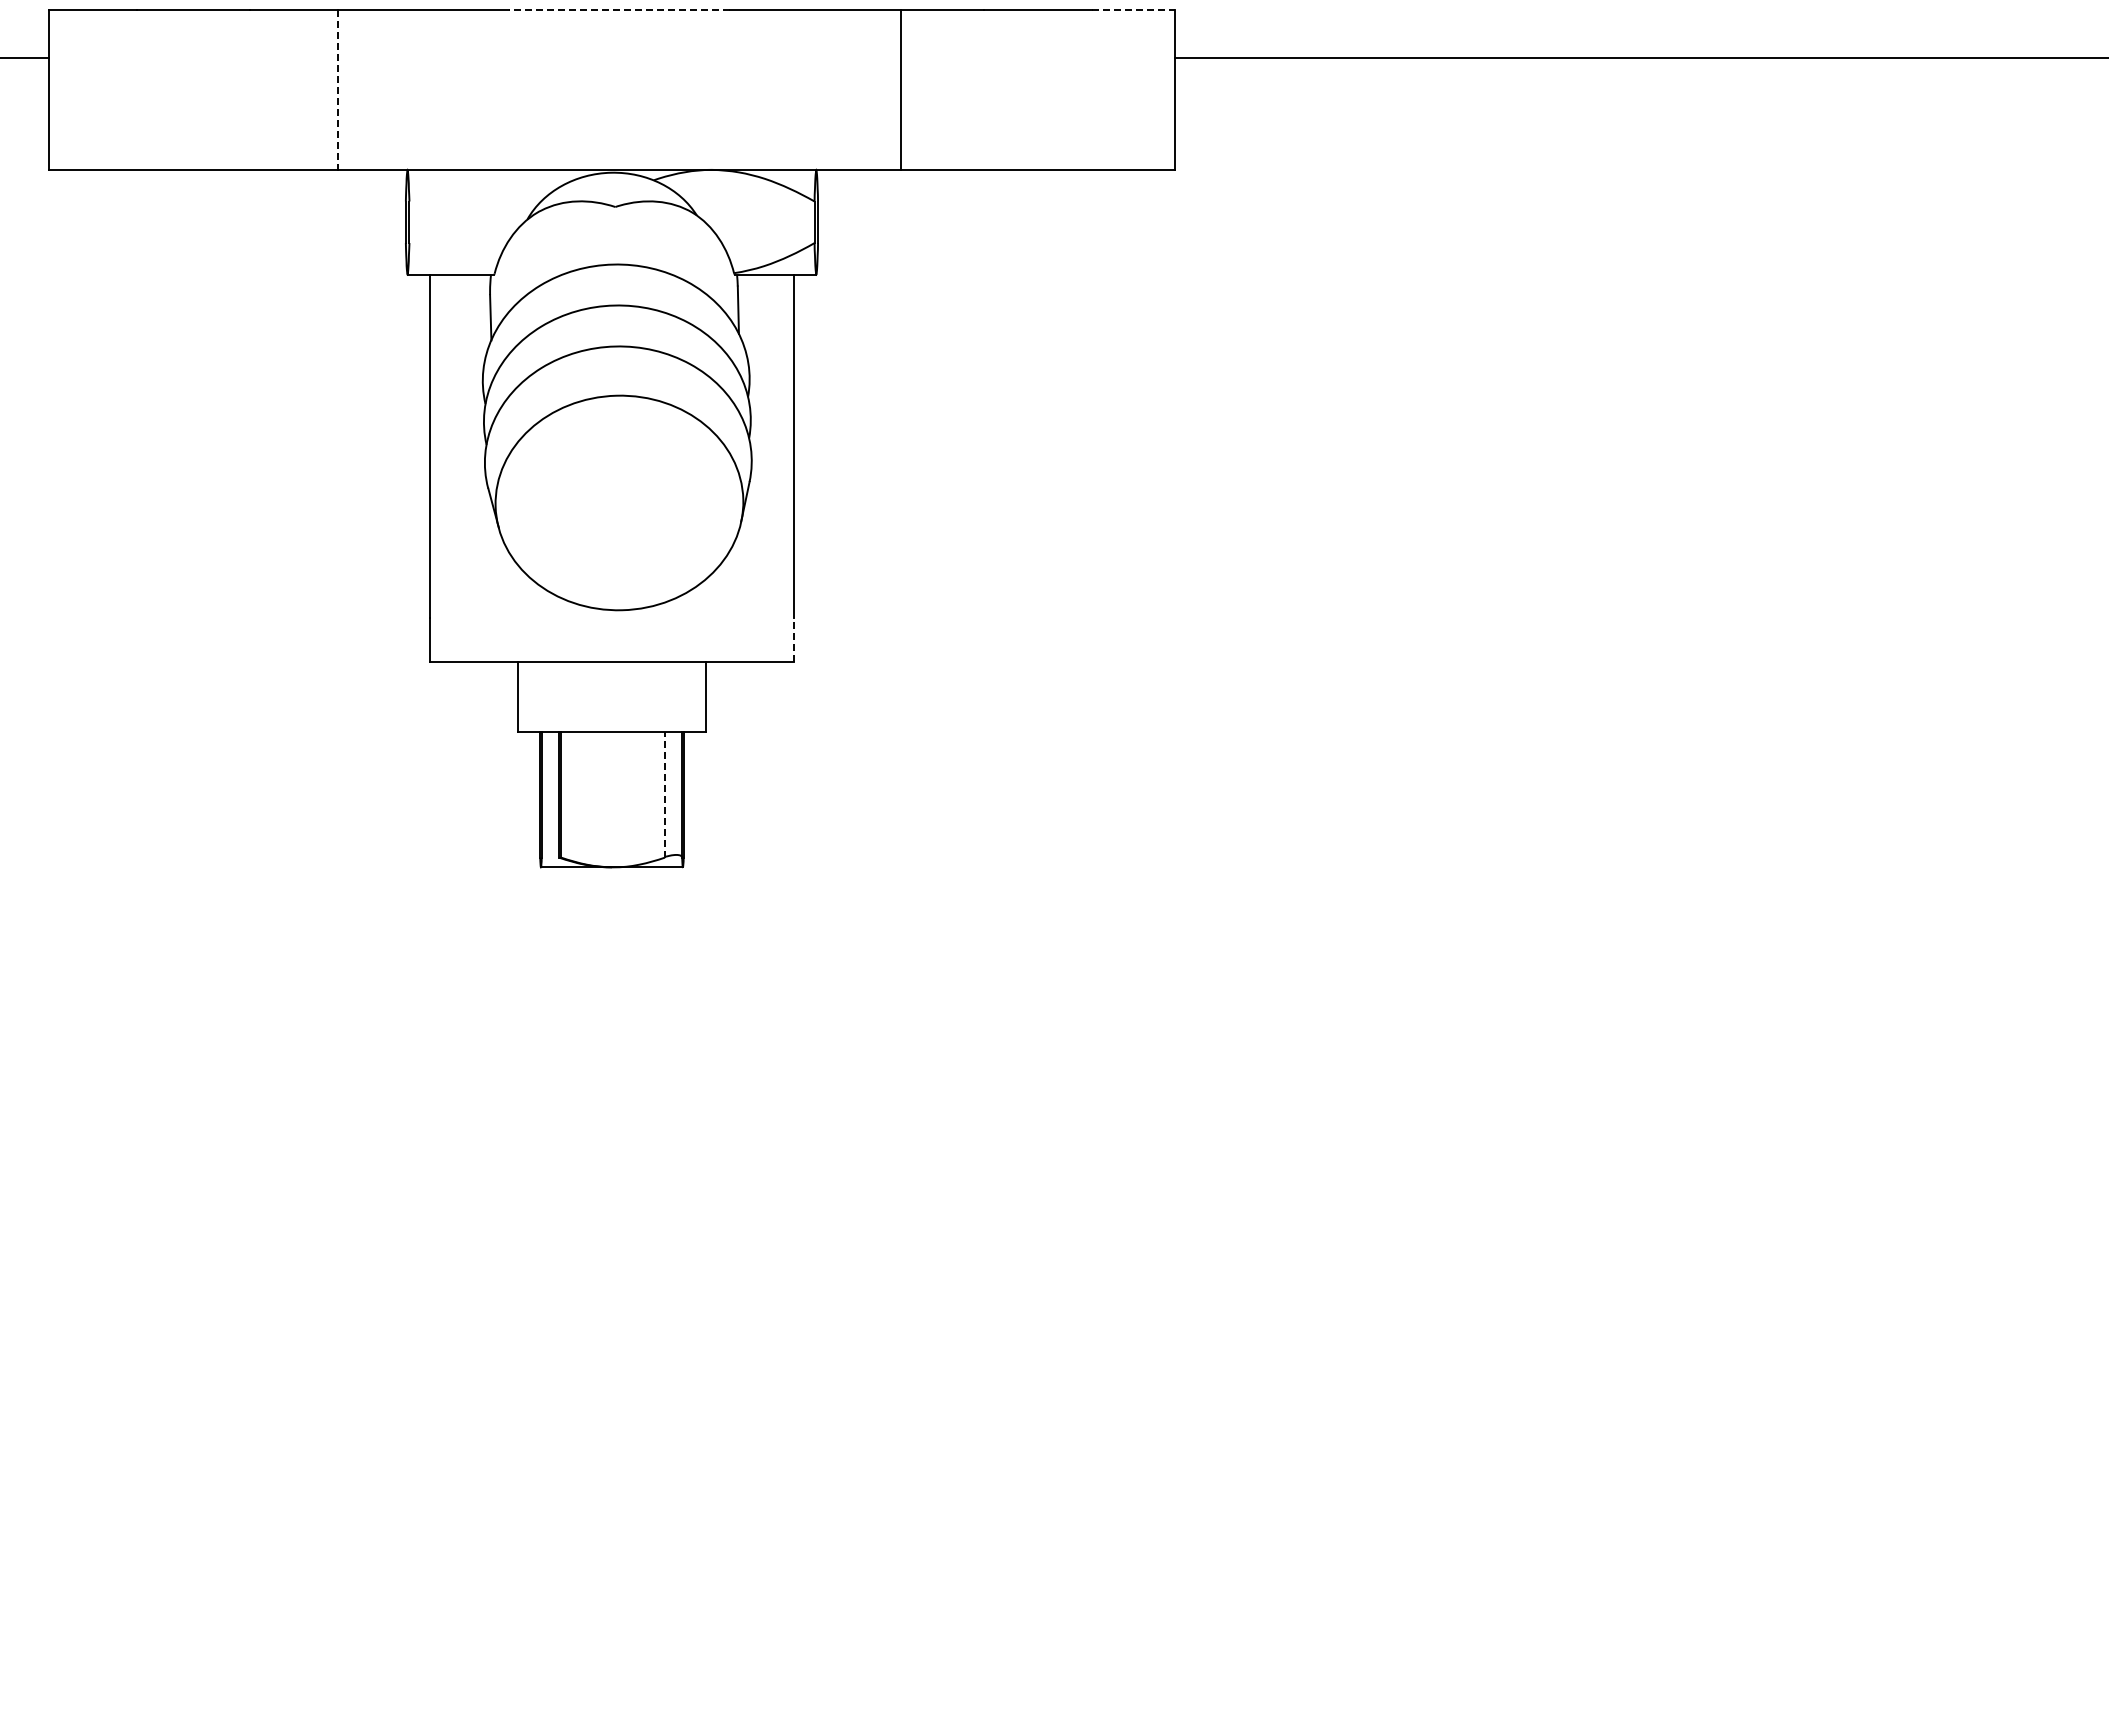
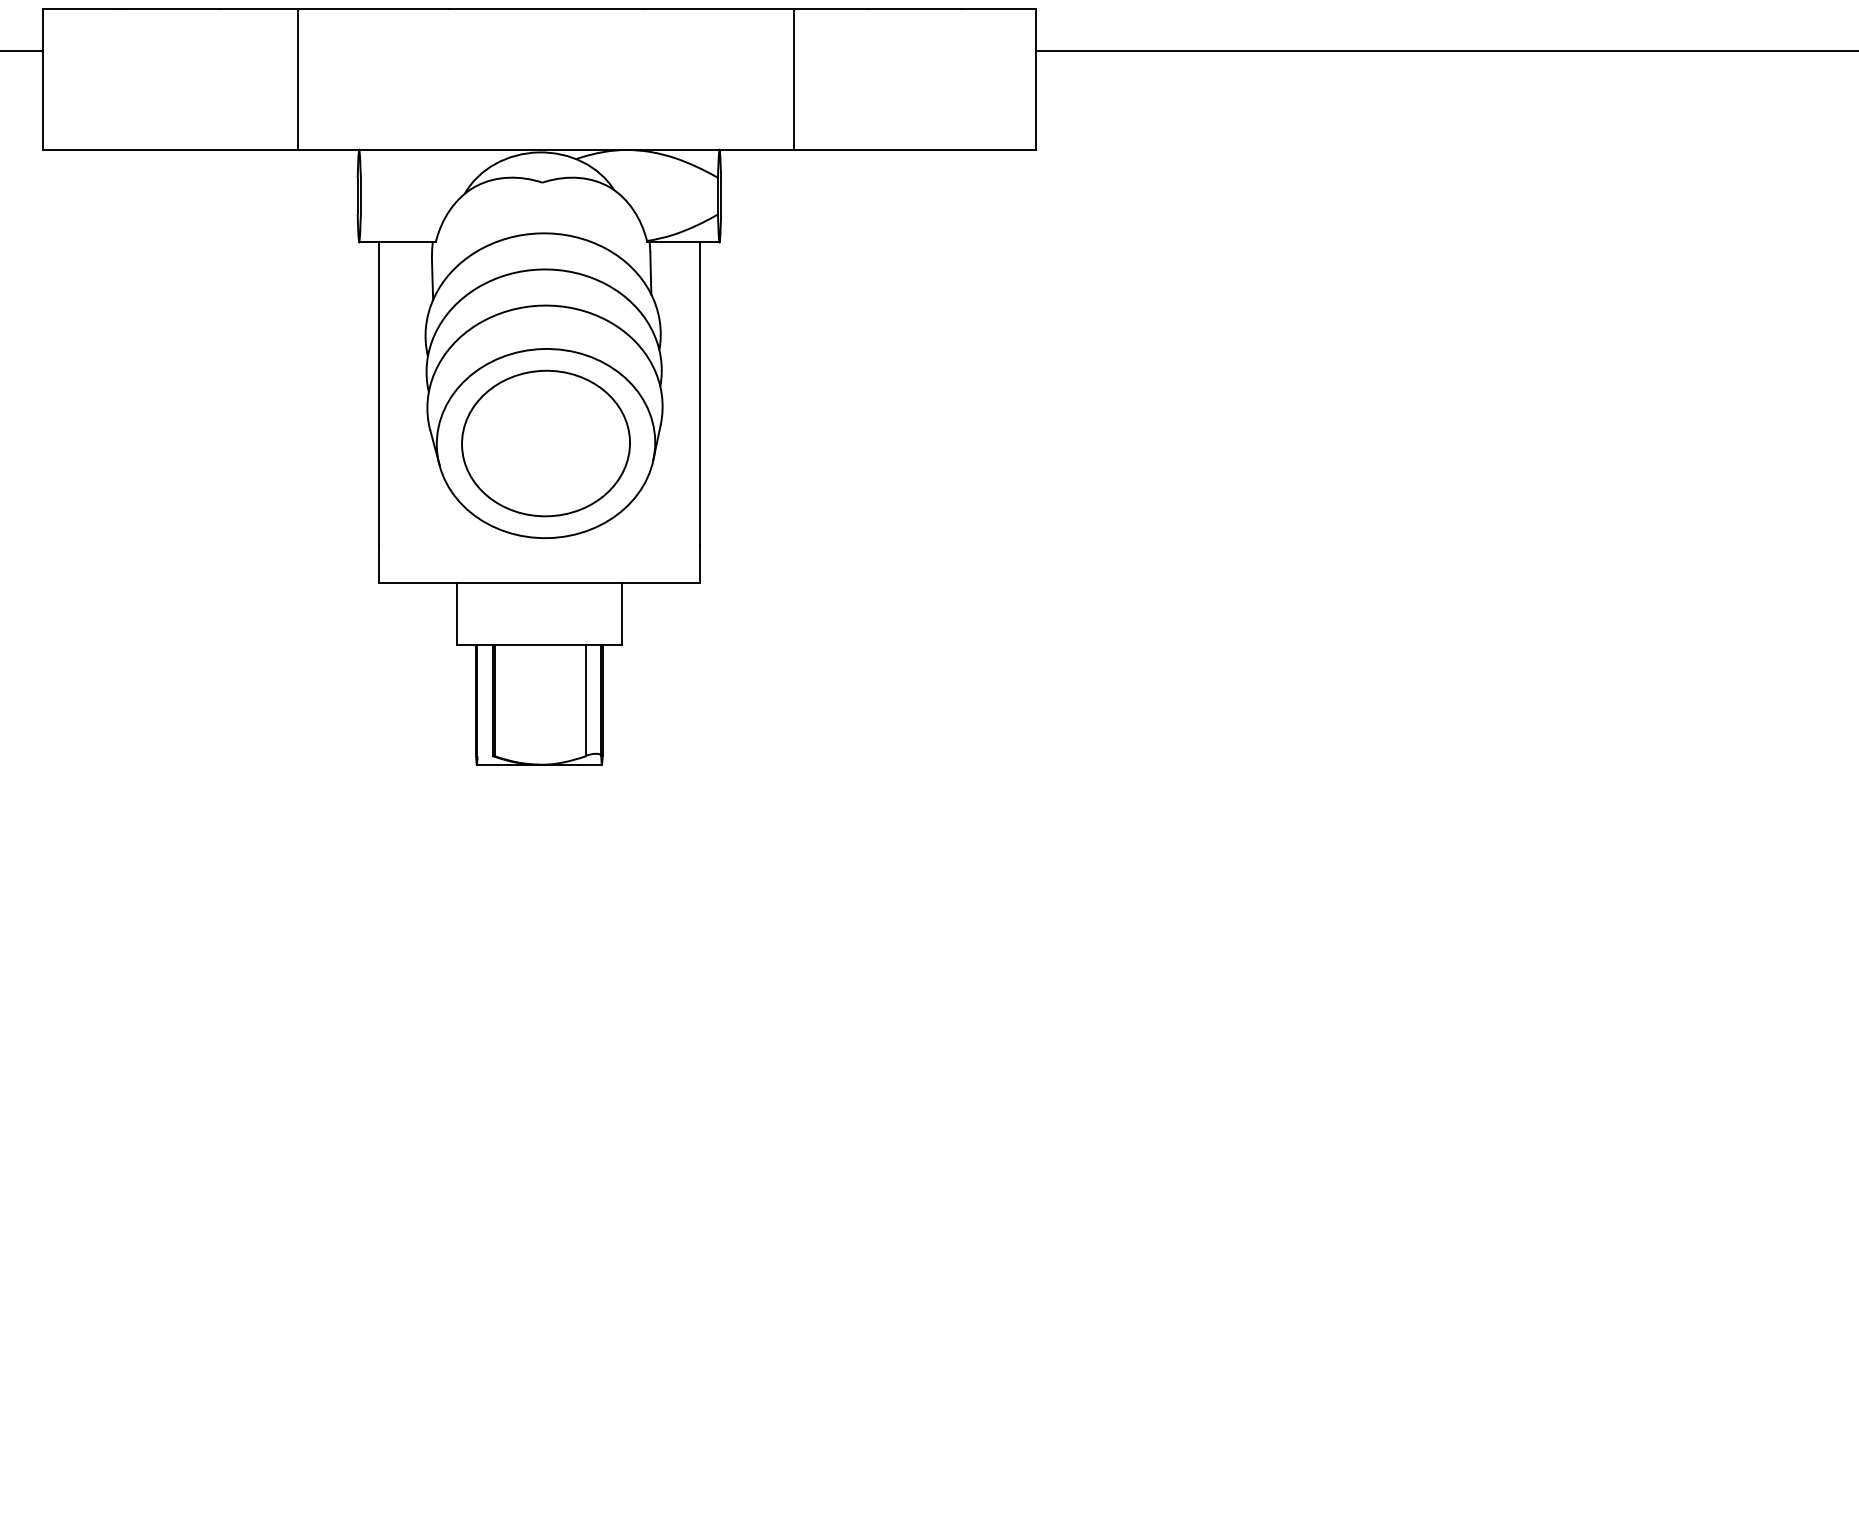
line: (618, 9) -> (545, 8), dashed -> solid
line: (1133, 9) -> (999, 8), dashed -> solid
line: (337, 90) -> (297, 79), dashed -> solid
part: (619, 502) -> (546, 443), added
line: (793, 639) -> (699, 563), dashed -> solid
line: (665, 794) -> (586, 700), dashed -> solid

